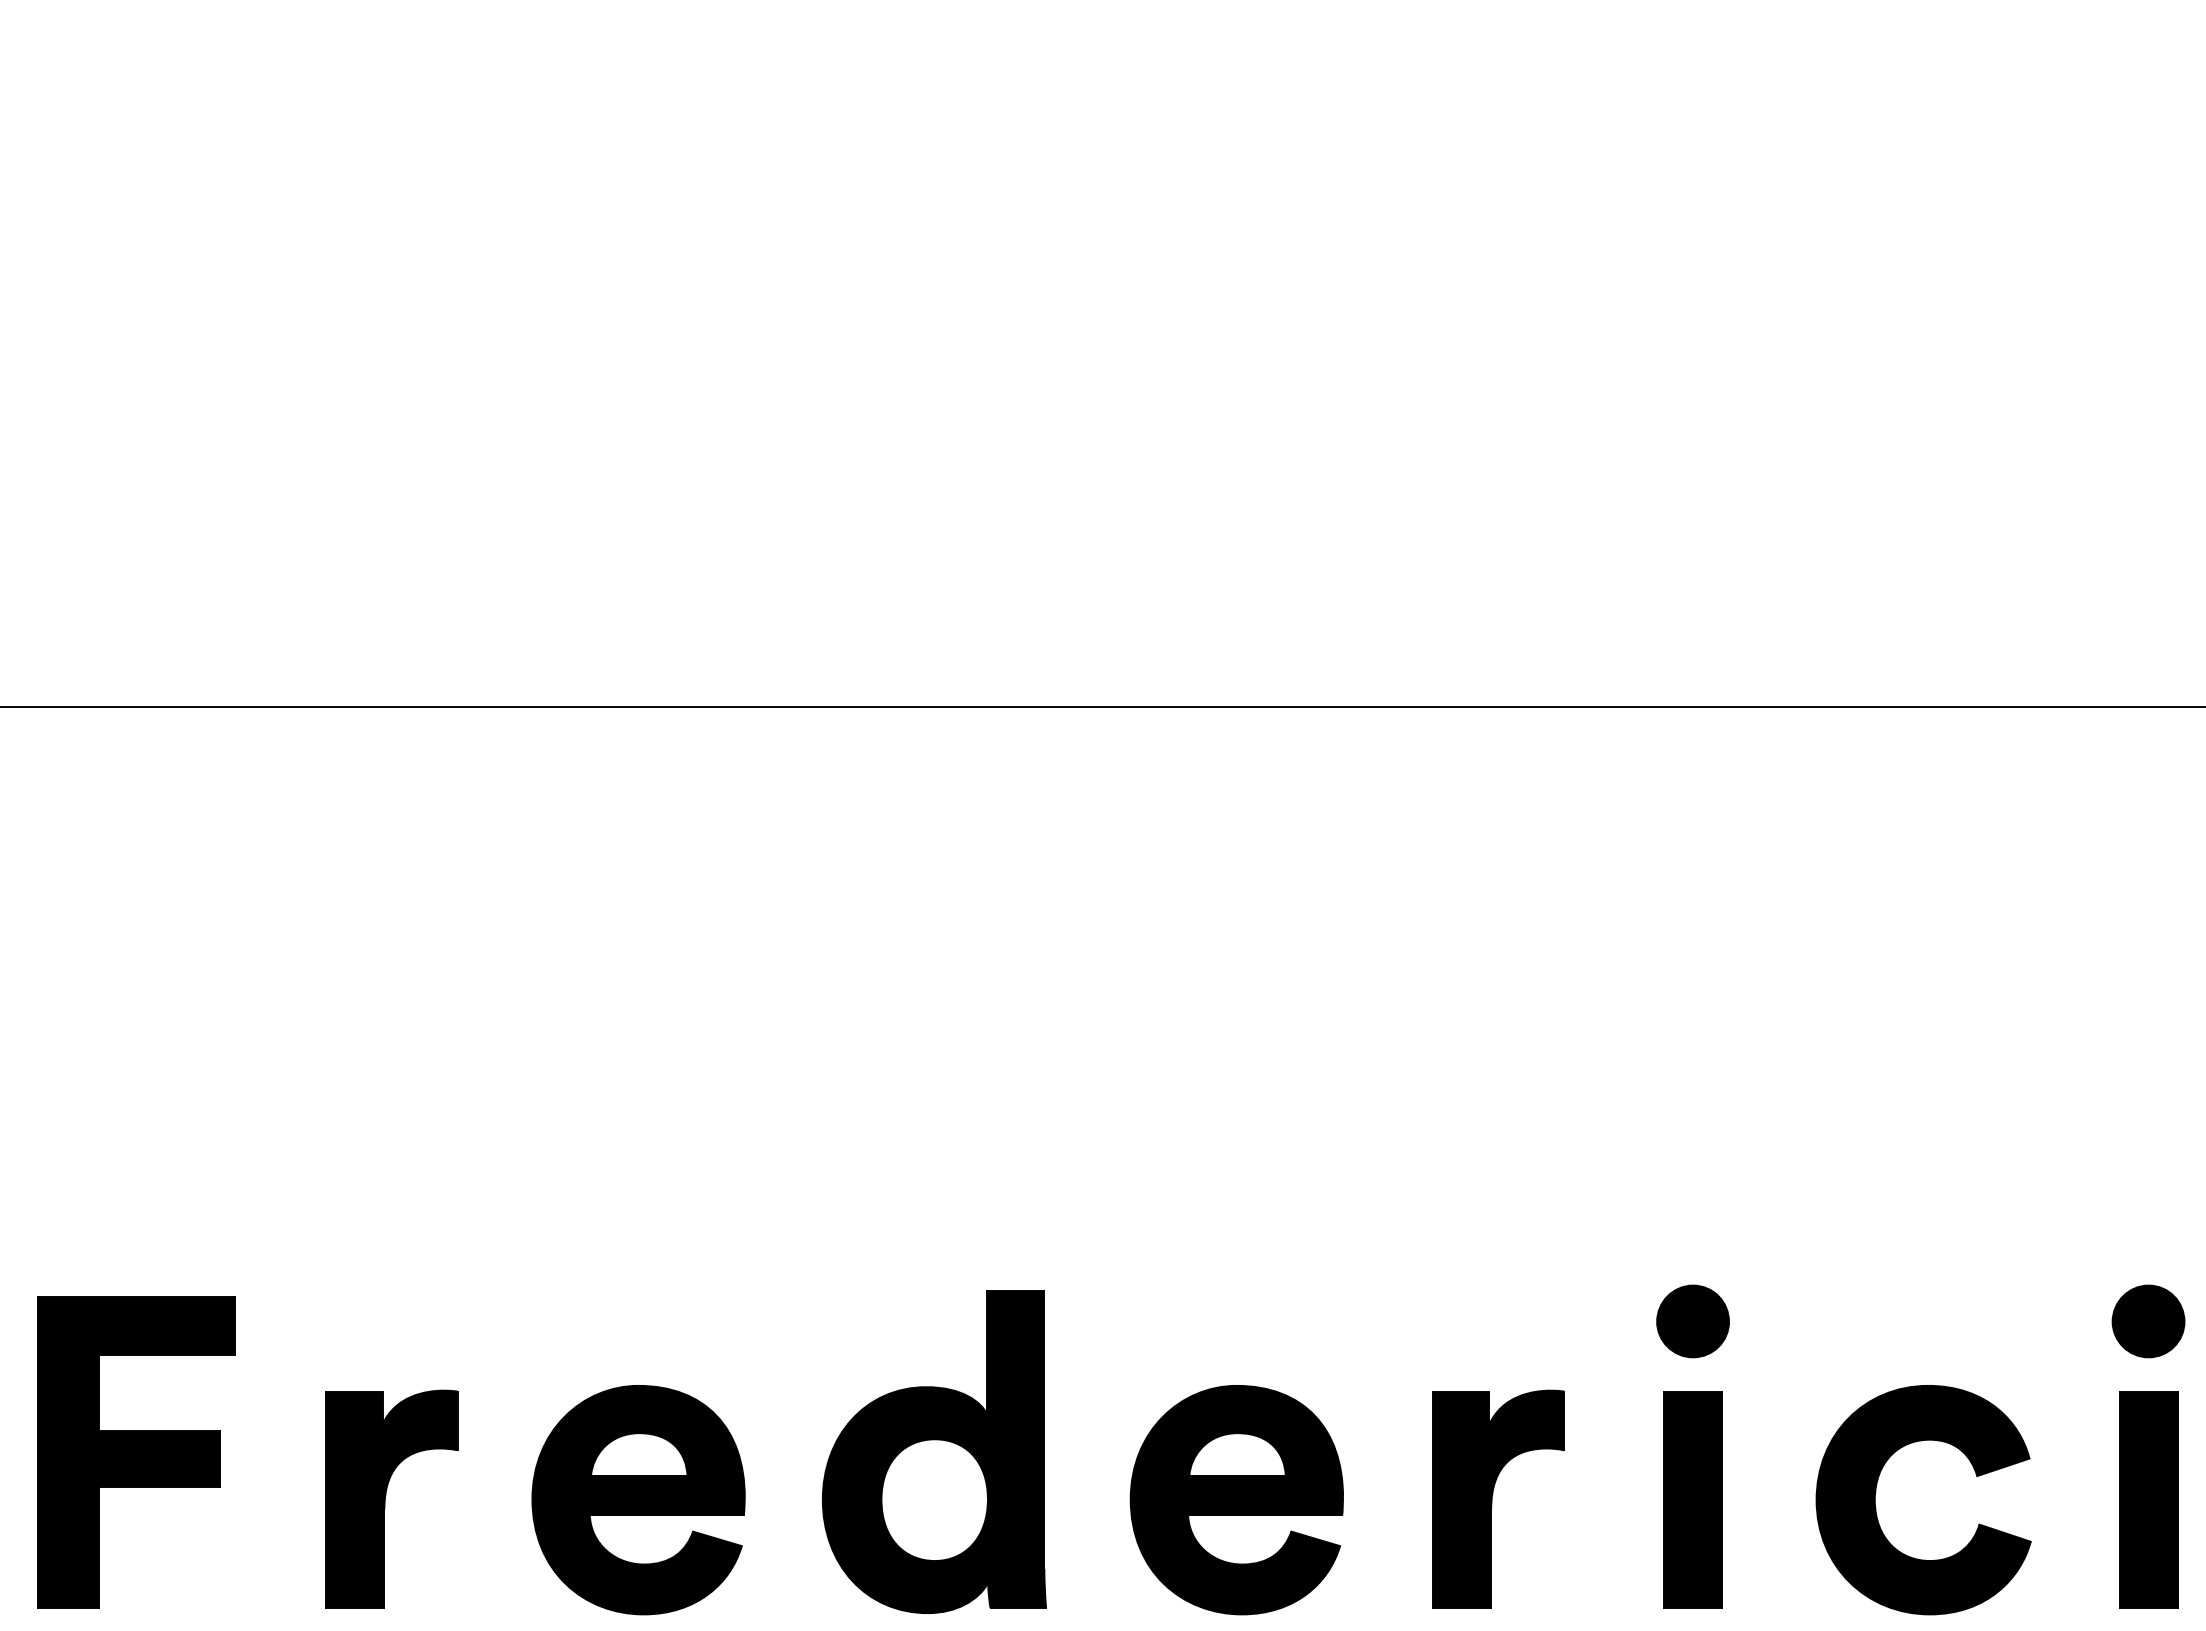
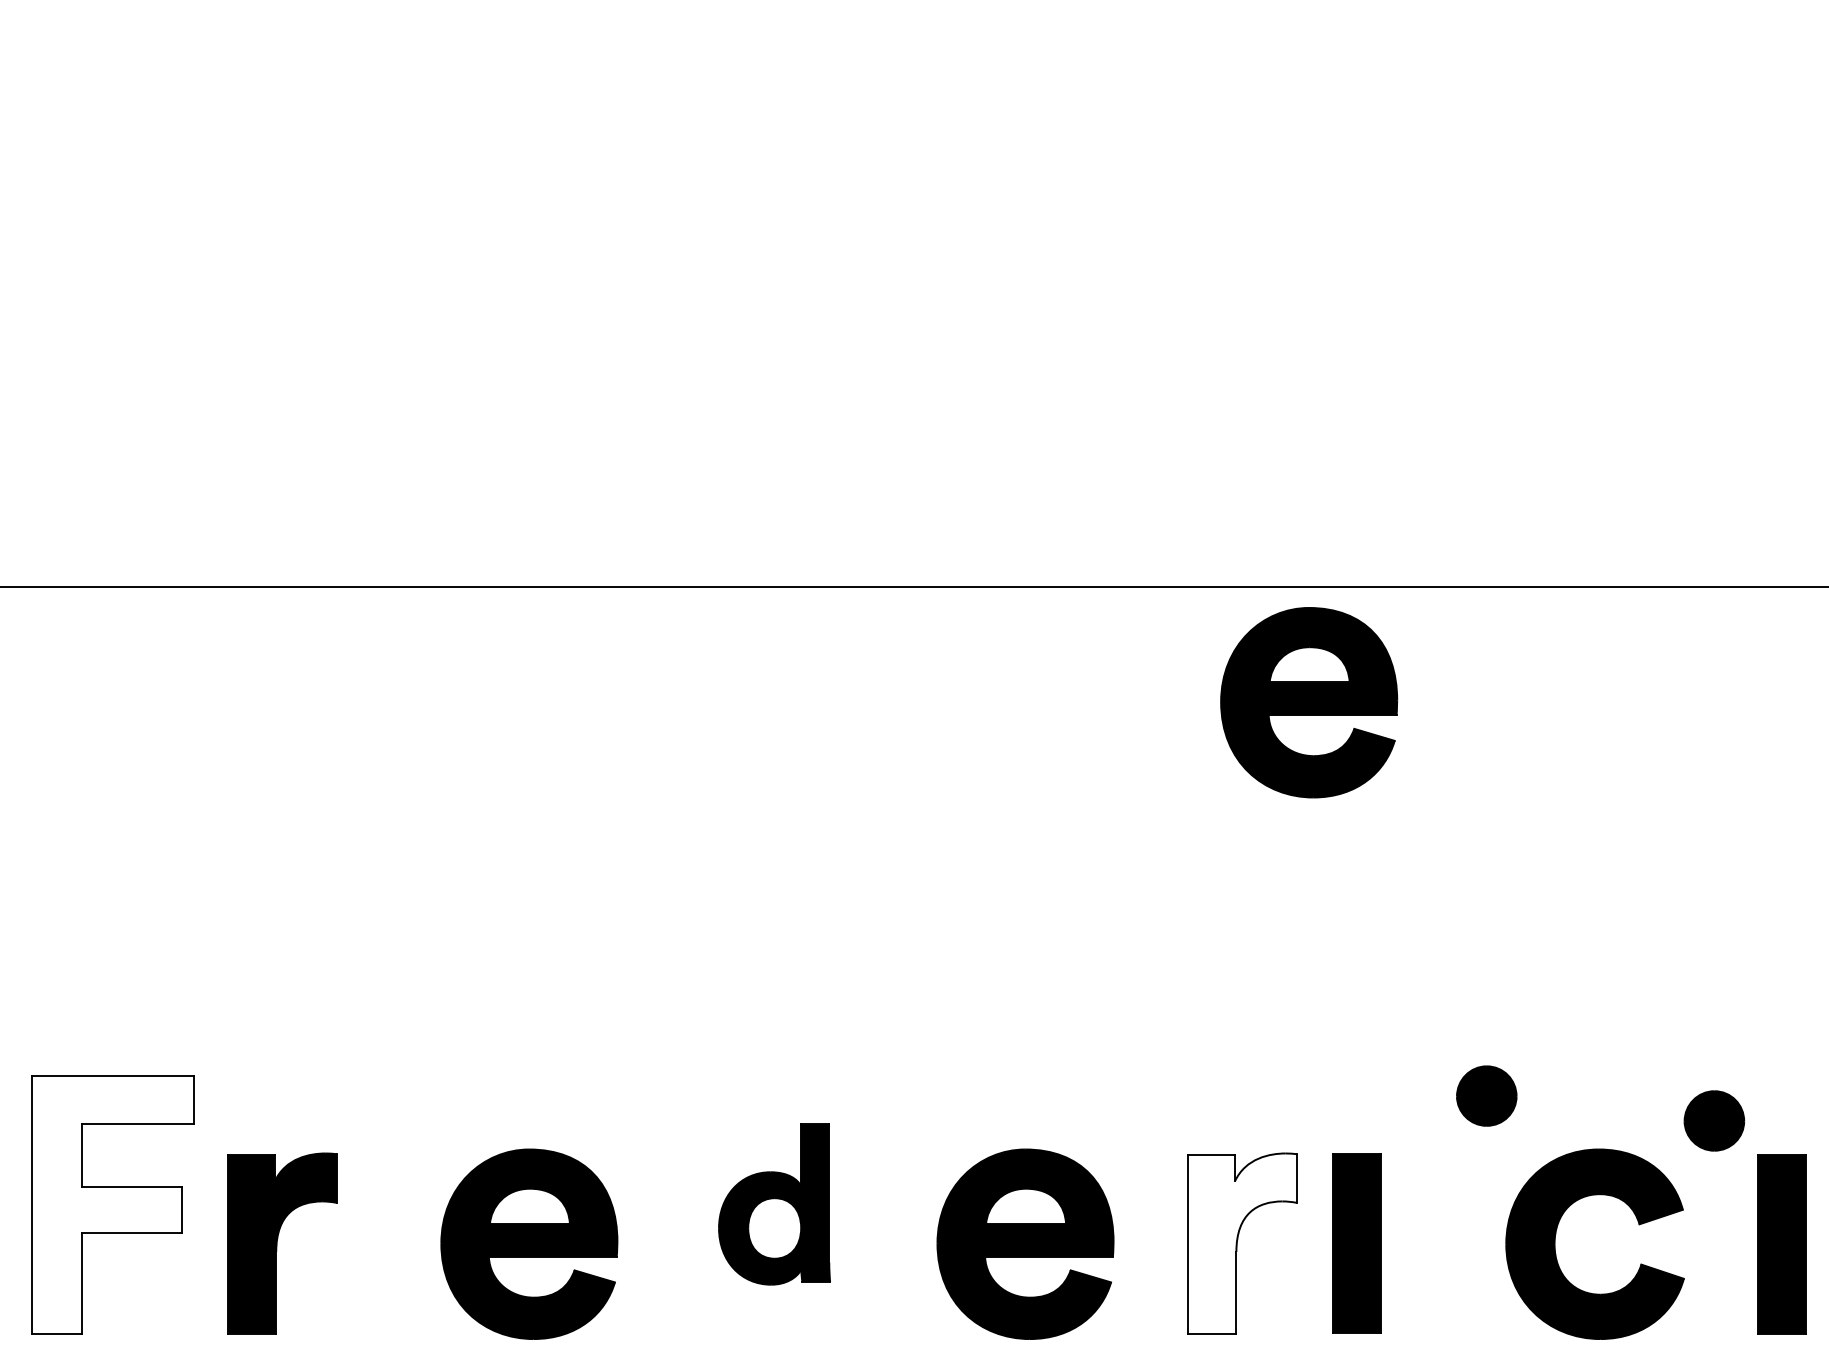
part: (1578, 847) -> (1308, 703), added
part: (1692, 1321) -> (1486, 1096), moved
part: (2148, 1321) -> (1714, 1121), moved
fill: (136, 1452) -> (112, 1204), removed
part: (933, 1452) -> (773, 1204), size x0.6
part: (391, 1498) -> (282, 1242), moved
fill: (1498, 1498) -> (1242, 1242), removed
part: (1692, 1499) -> (1356, 1242), moved

